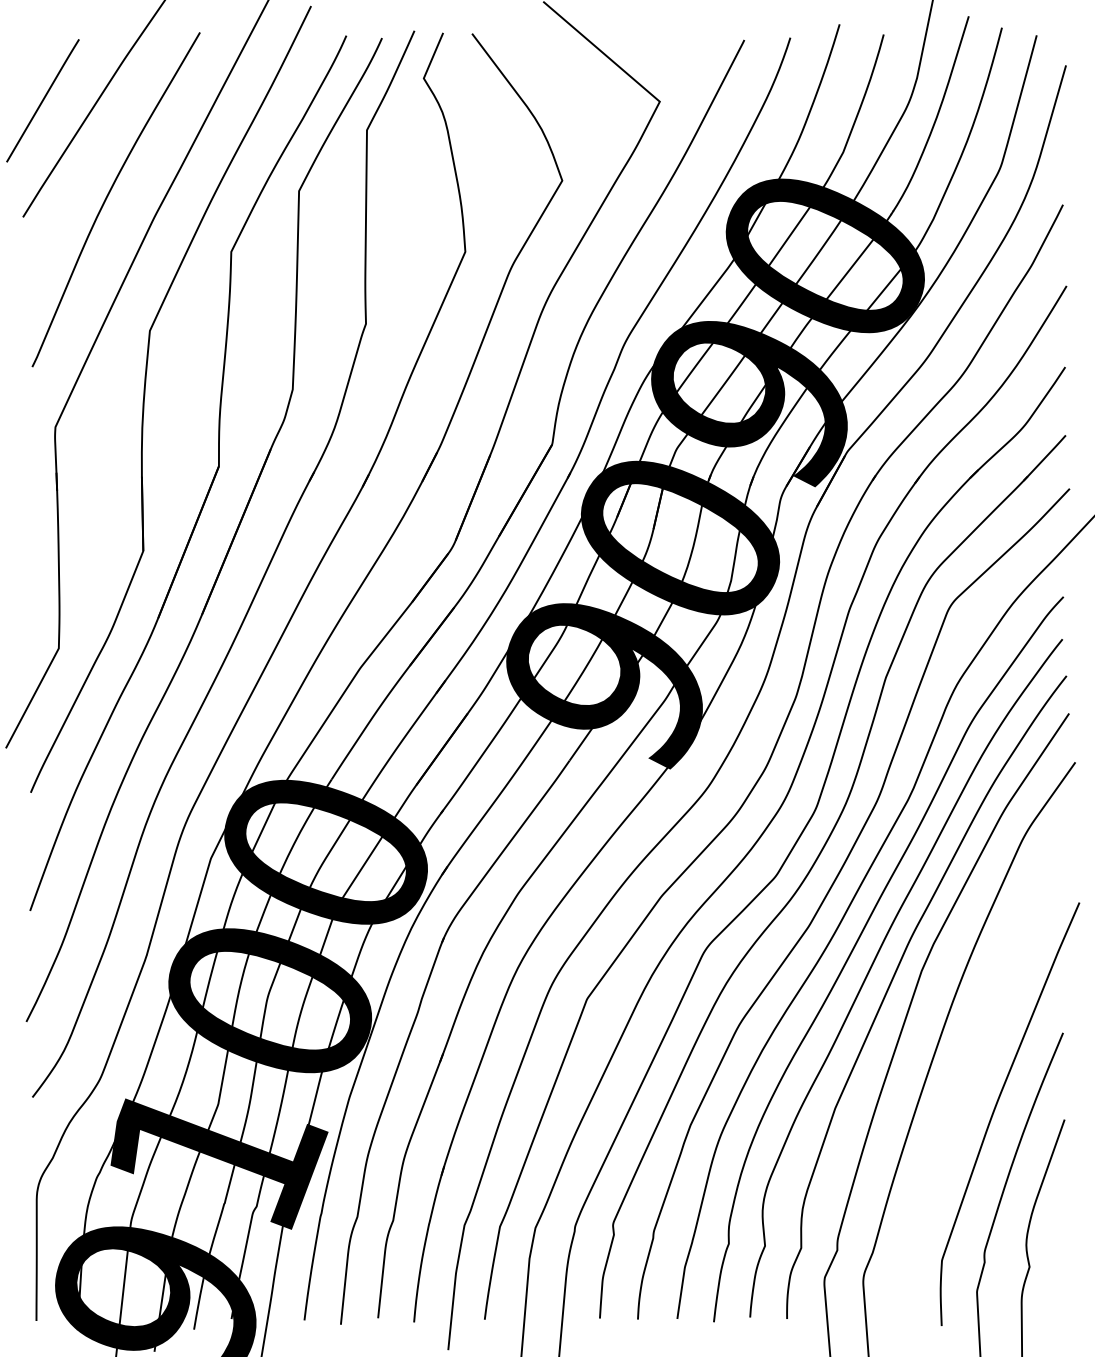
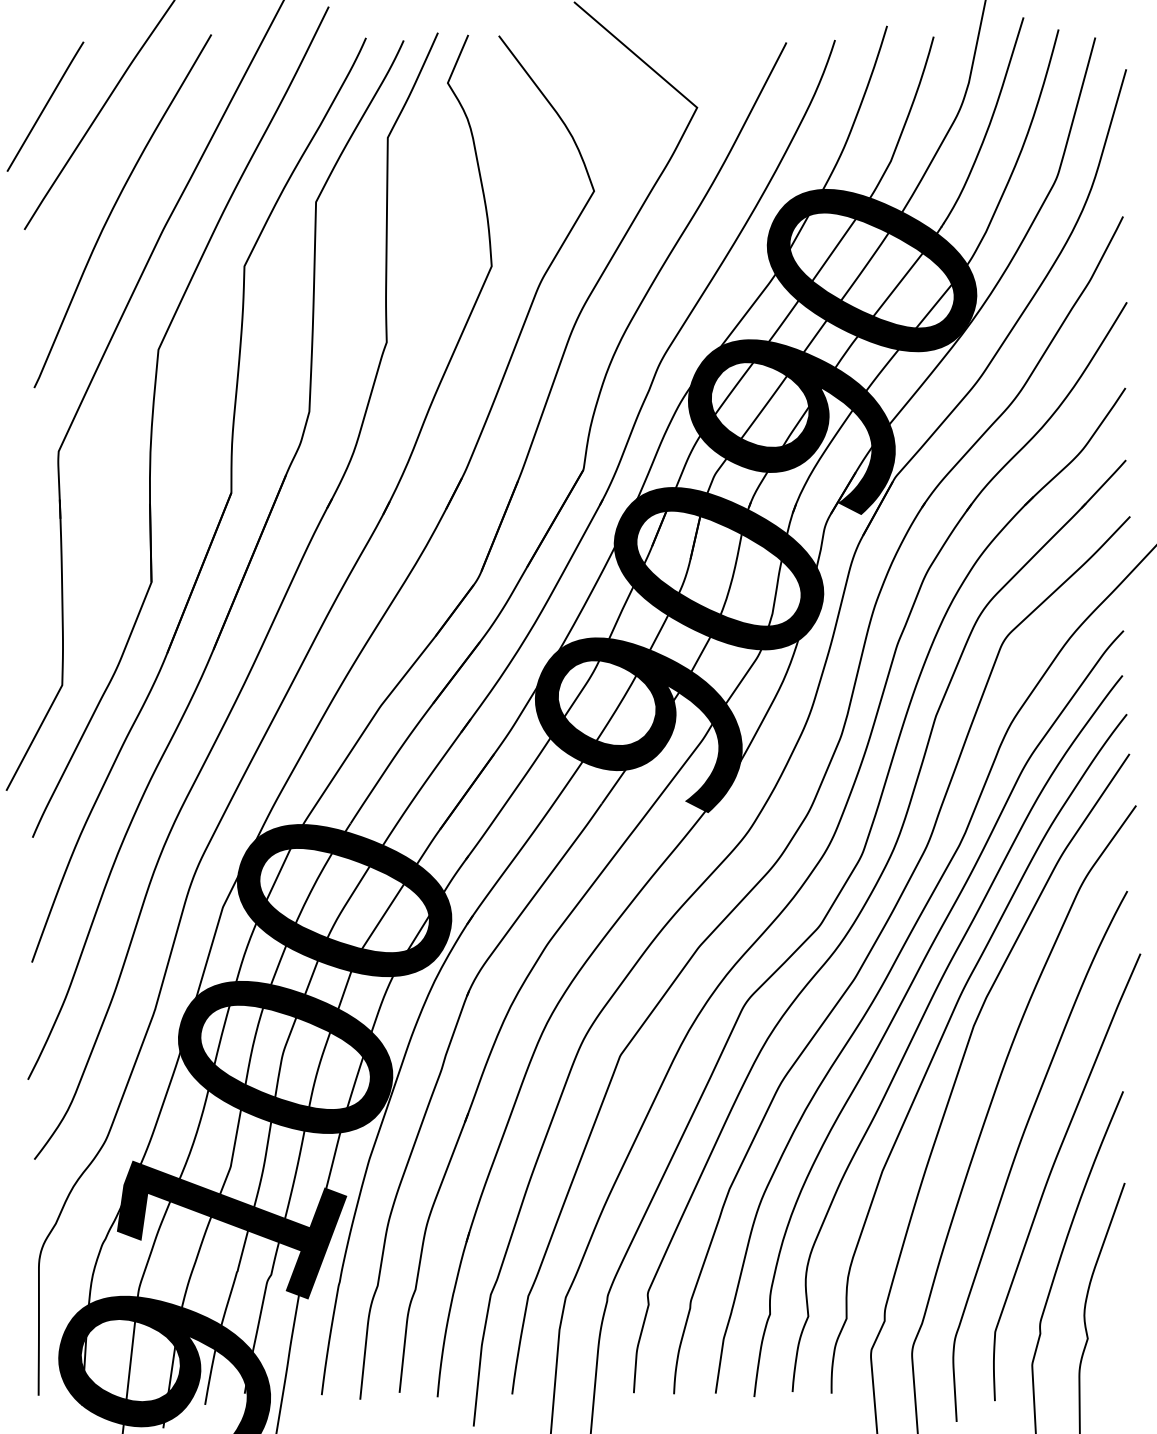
curve: (964, 1086) -> (1019, 1148), added

